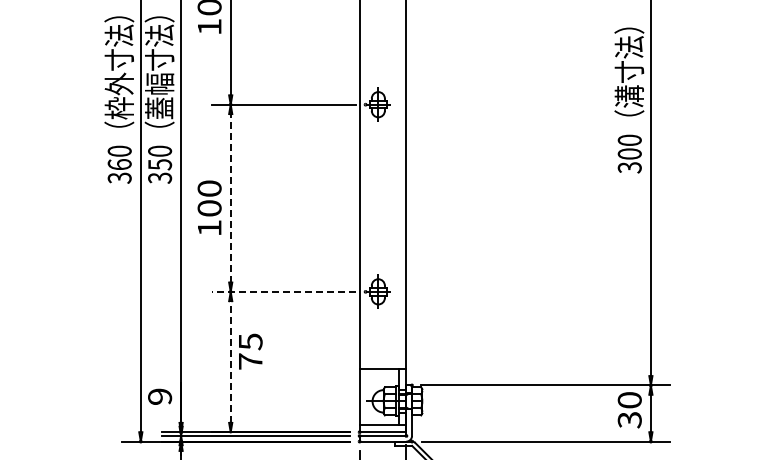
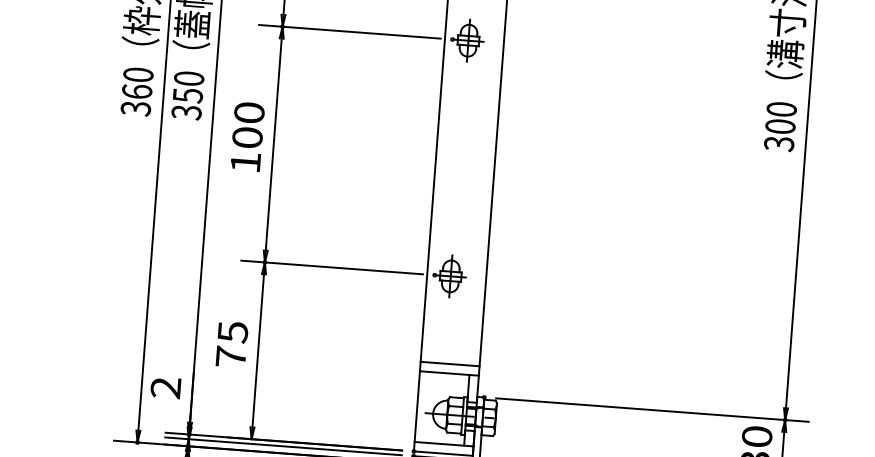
line: (230, 197) -> (273, 143), dashed -> solid
text: (209, 207) -> (247, 136), moved
line: (283, 291) -> (331, 266), dashed -> solid
text: (250, 351) -> (231, 344), moved
line: (382, 361) -> (449, 364), added
line: (230, 362) -> (257, 351), dashed -> solid
text: (160, 396) -> (166, 387), 9 -> 2

